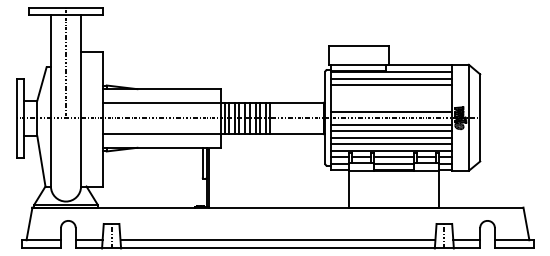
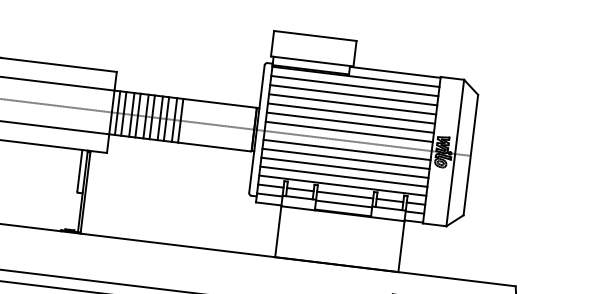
line: (391, 91) -> (352, 103), added
line: (391, 98) -> (351, 113), added
line: (391, 105) -> (350, 123), added

